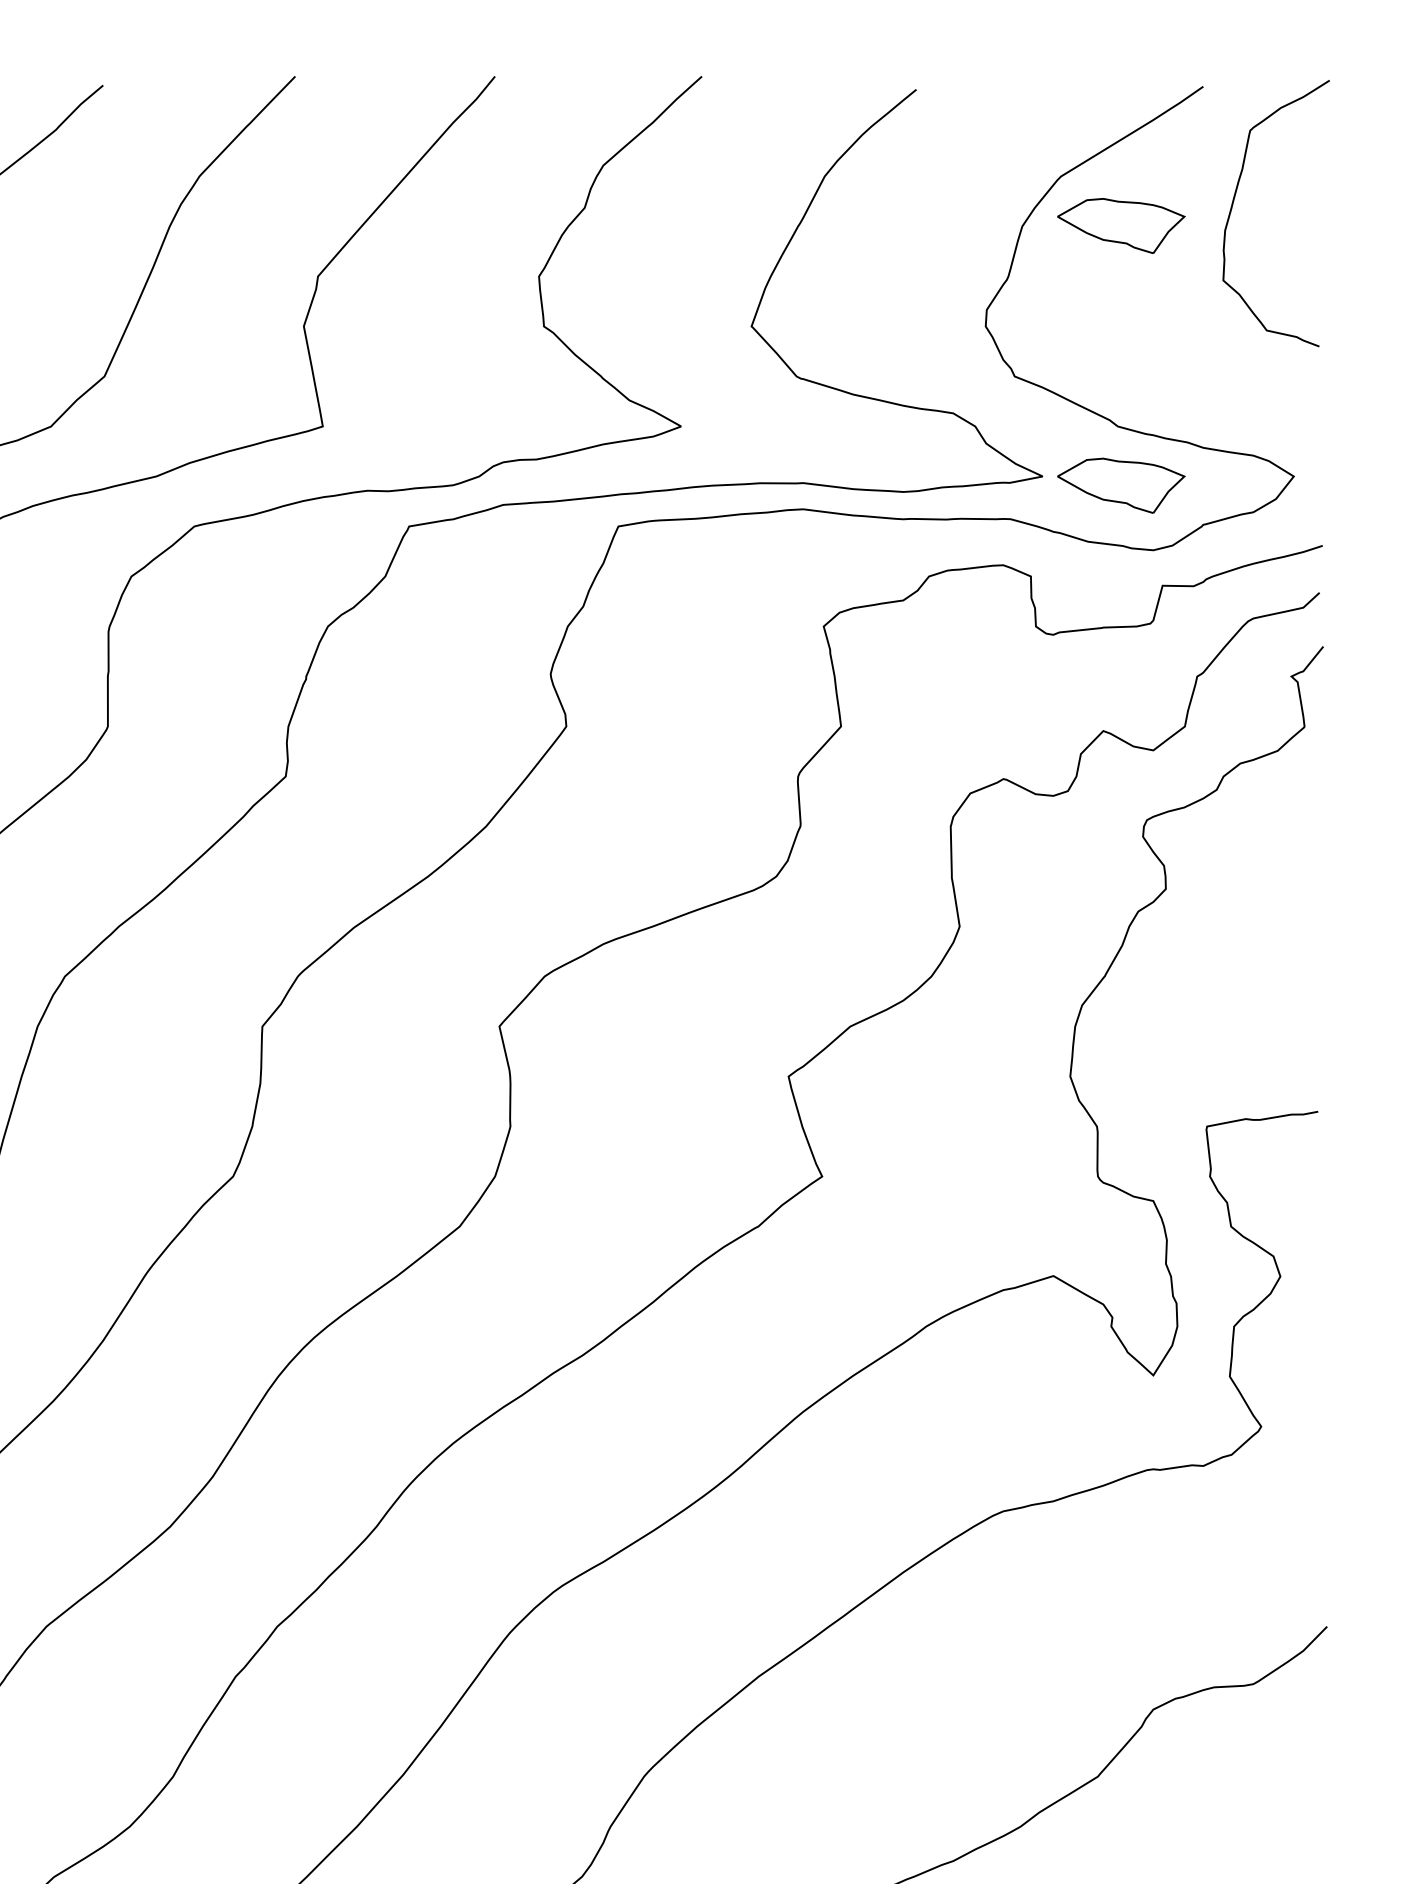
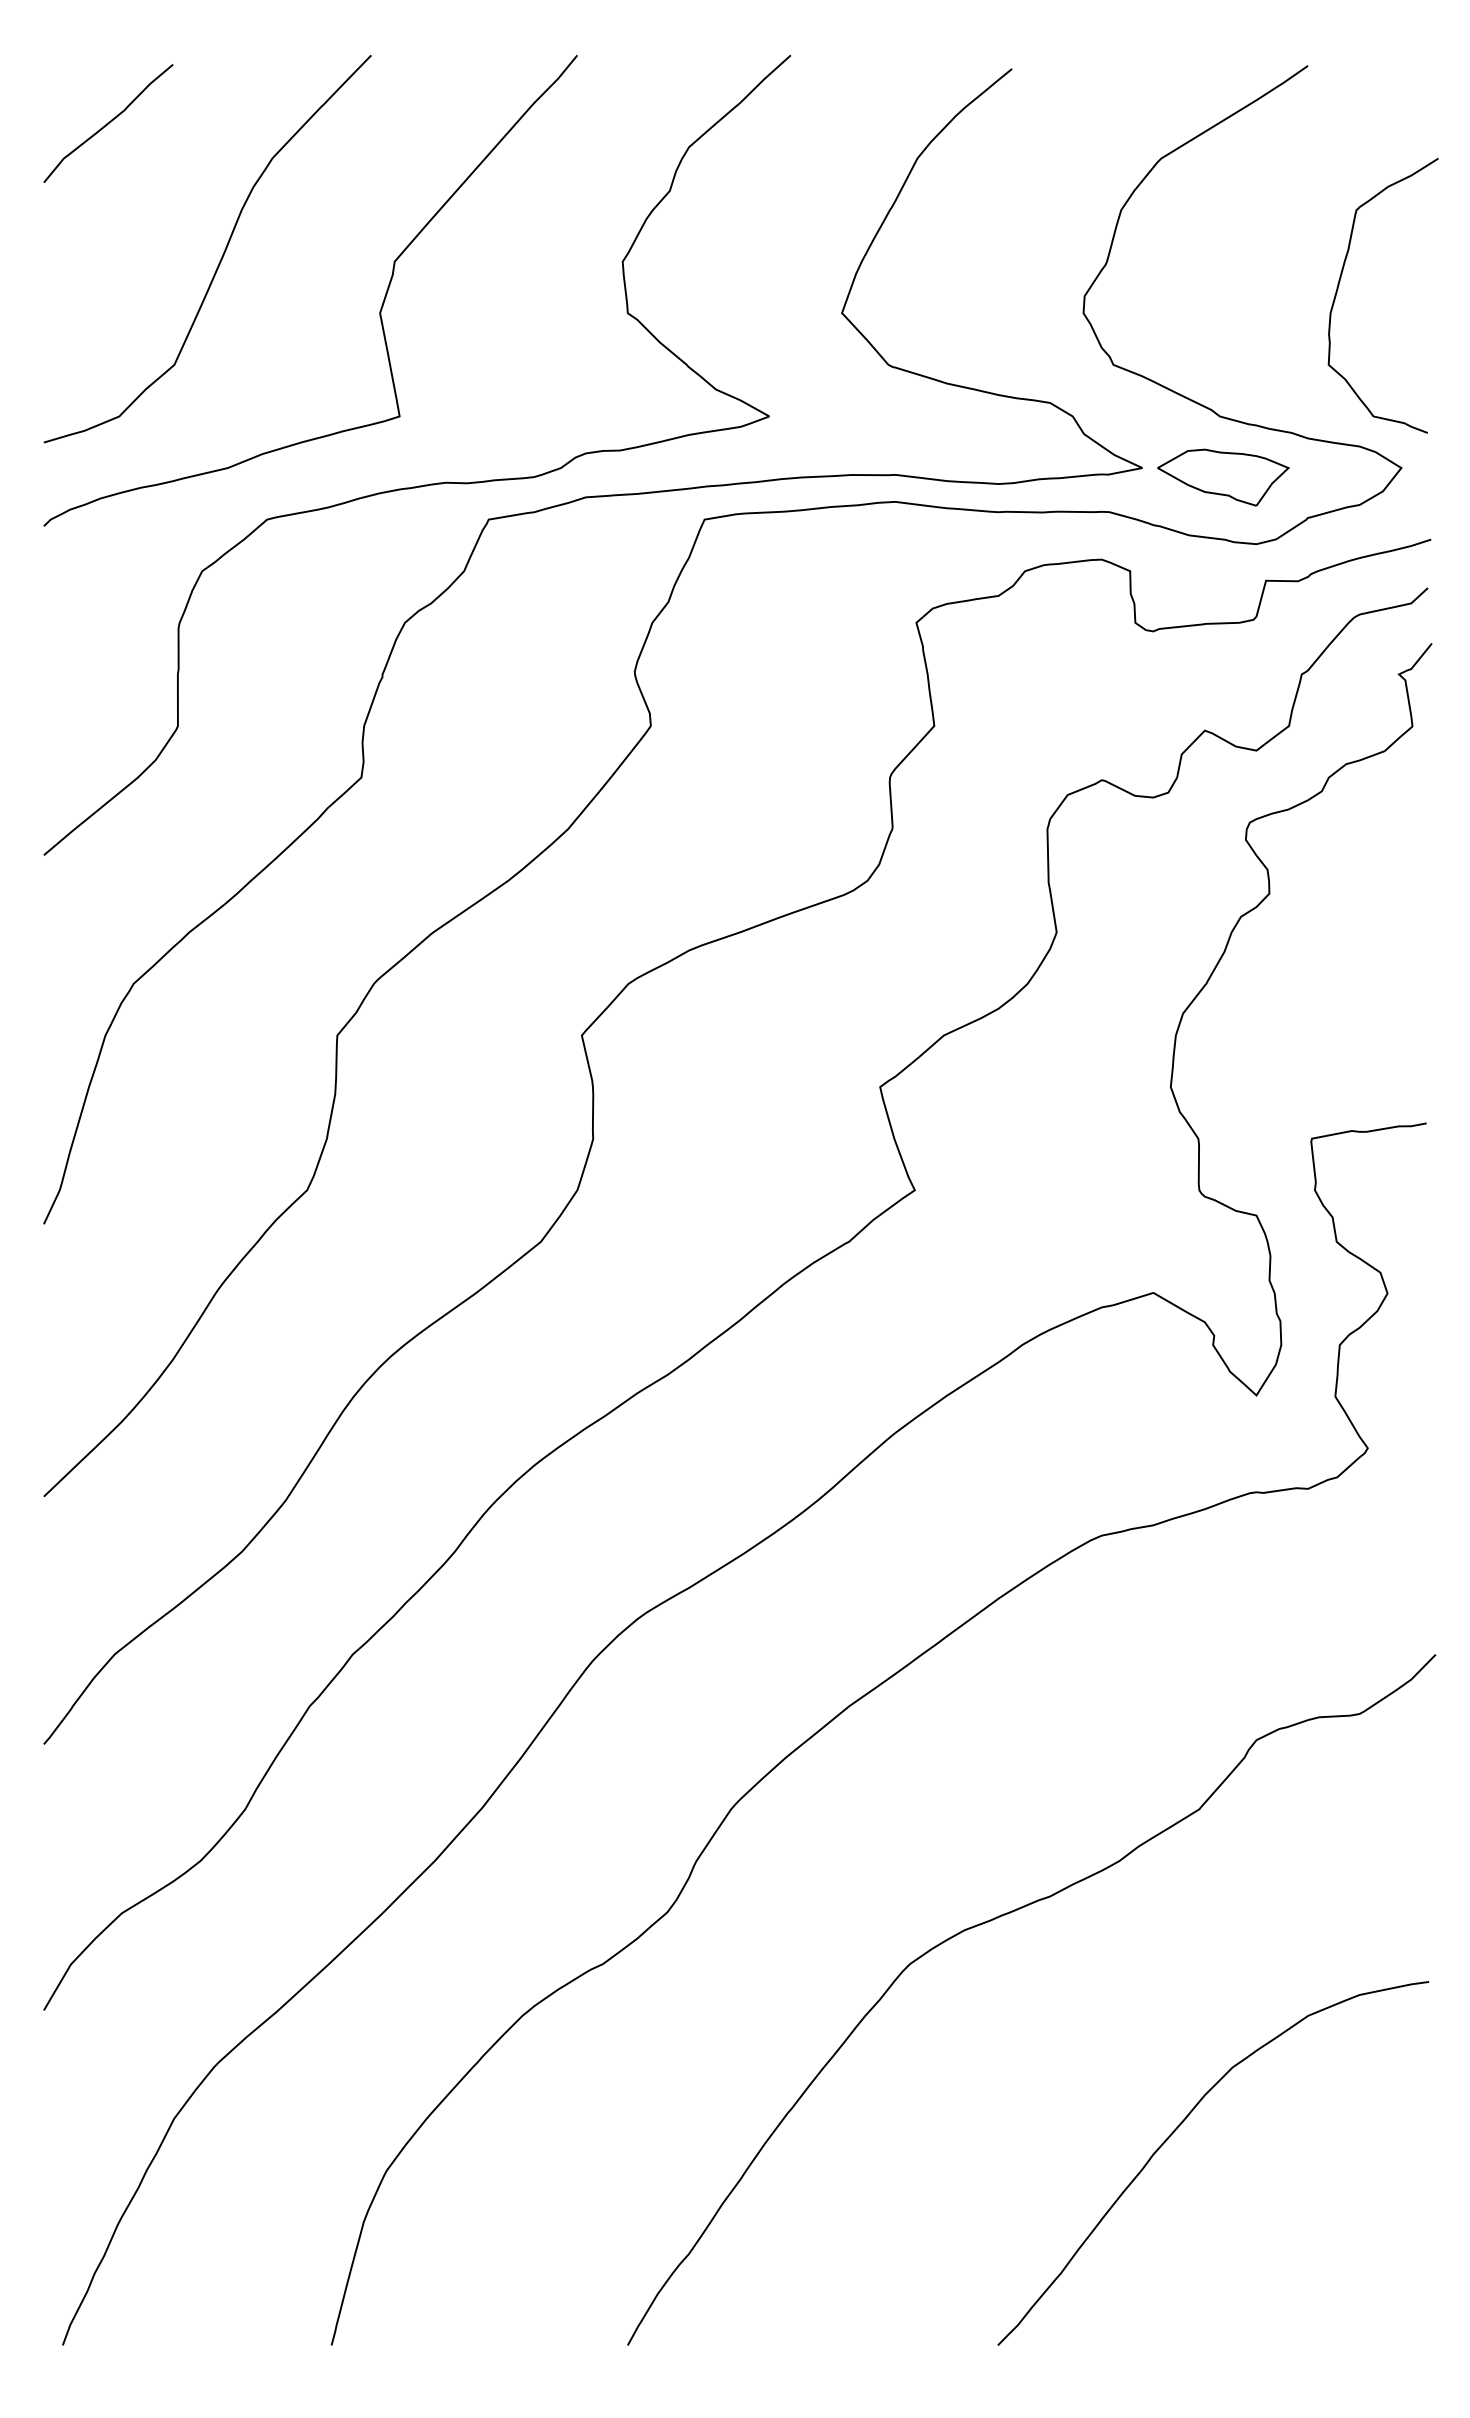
curve: (1233, 203) -> (1339, 285), moved
part: (1121, 225) -> (1223, 209), removed

